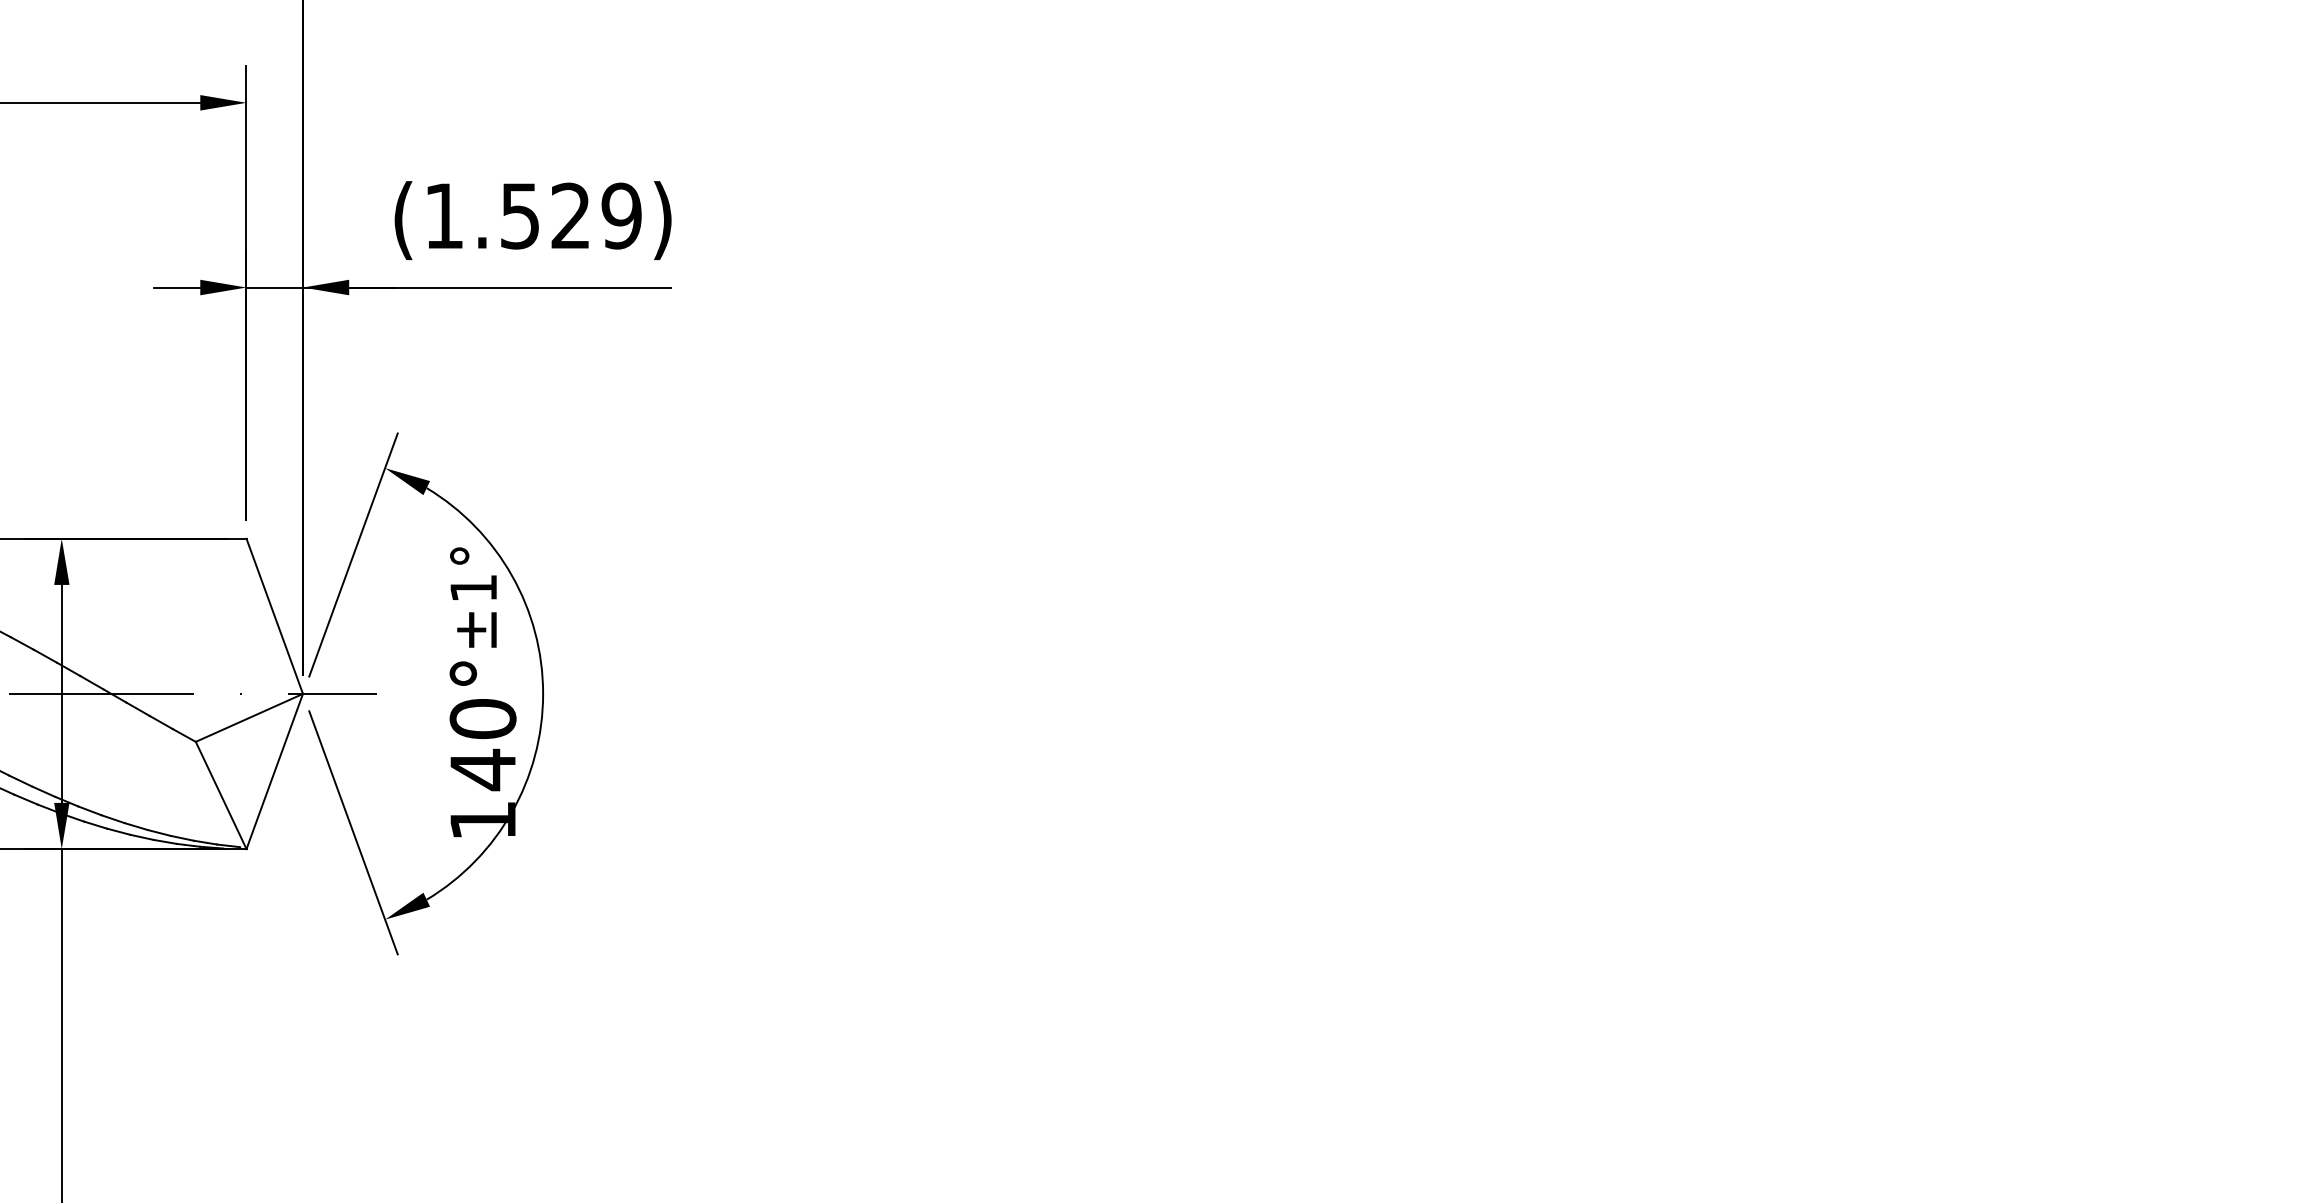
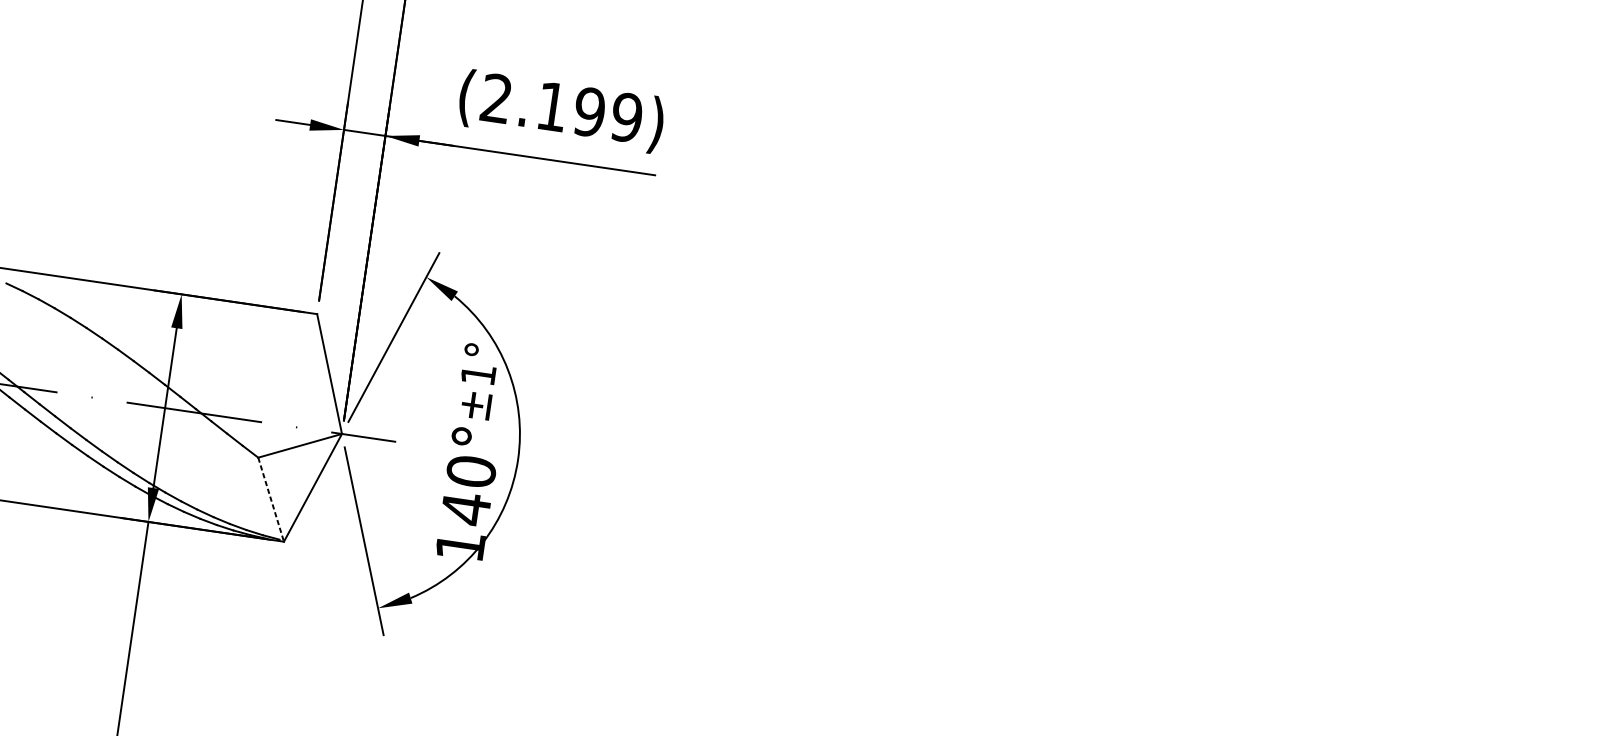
text: (507, 215) -> (543, 105), (1.529) -> (2.199)
line: (221, 795) -> (271, 499), solid -> dashed

